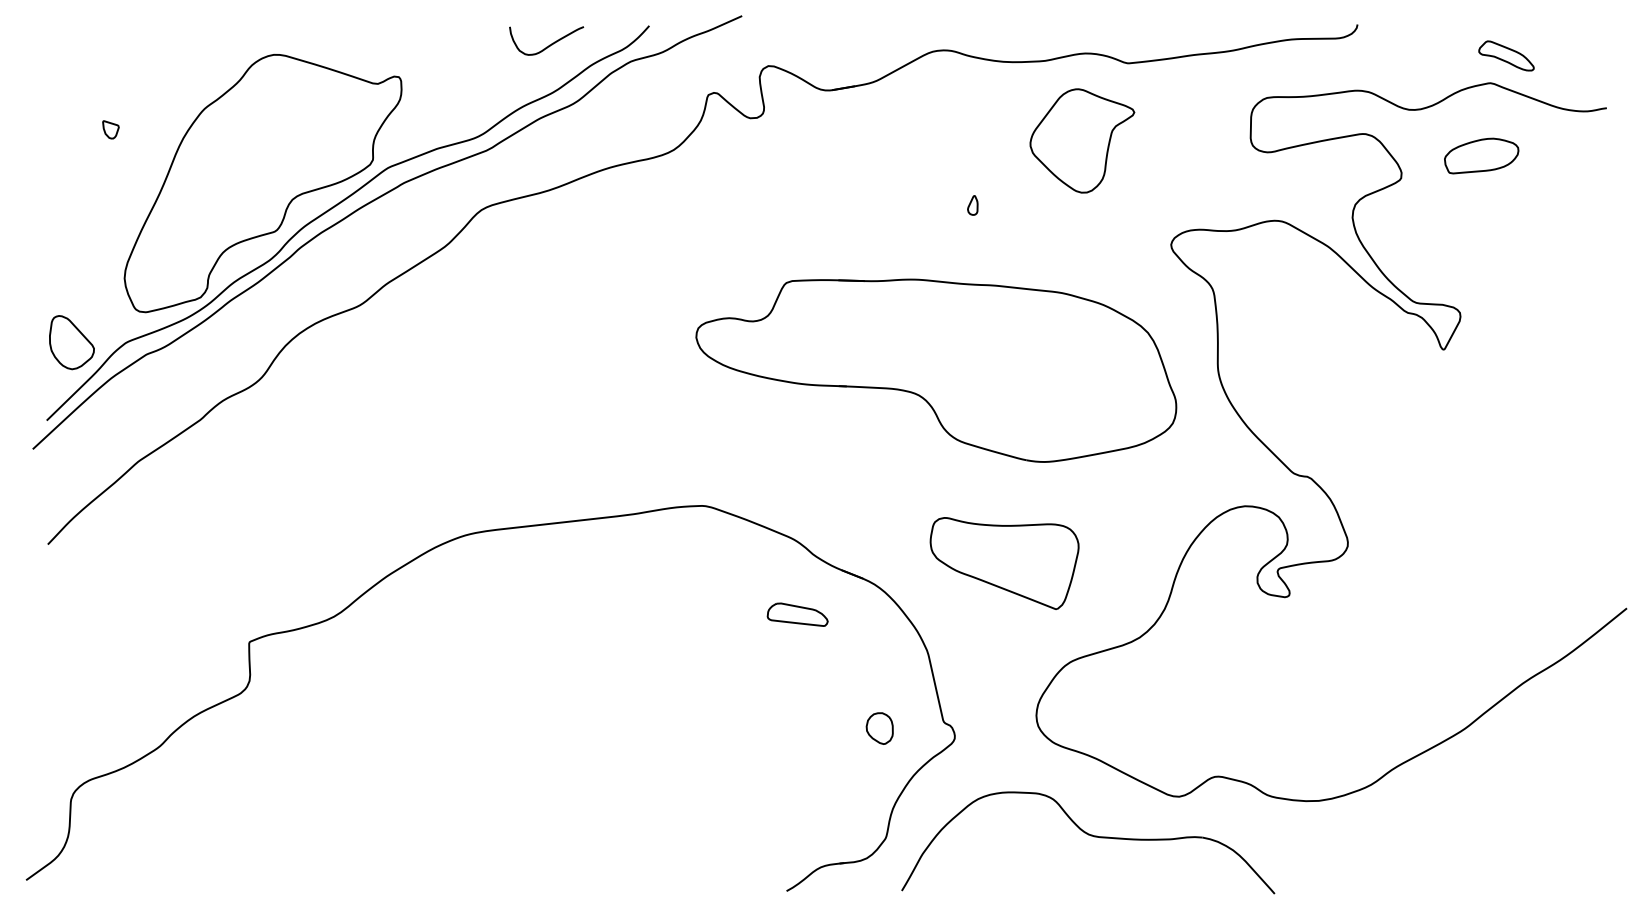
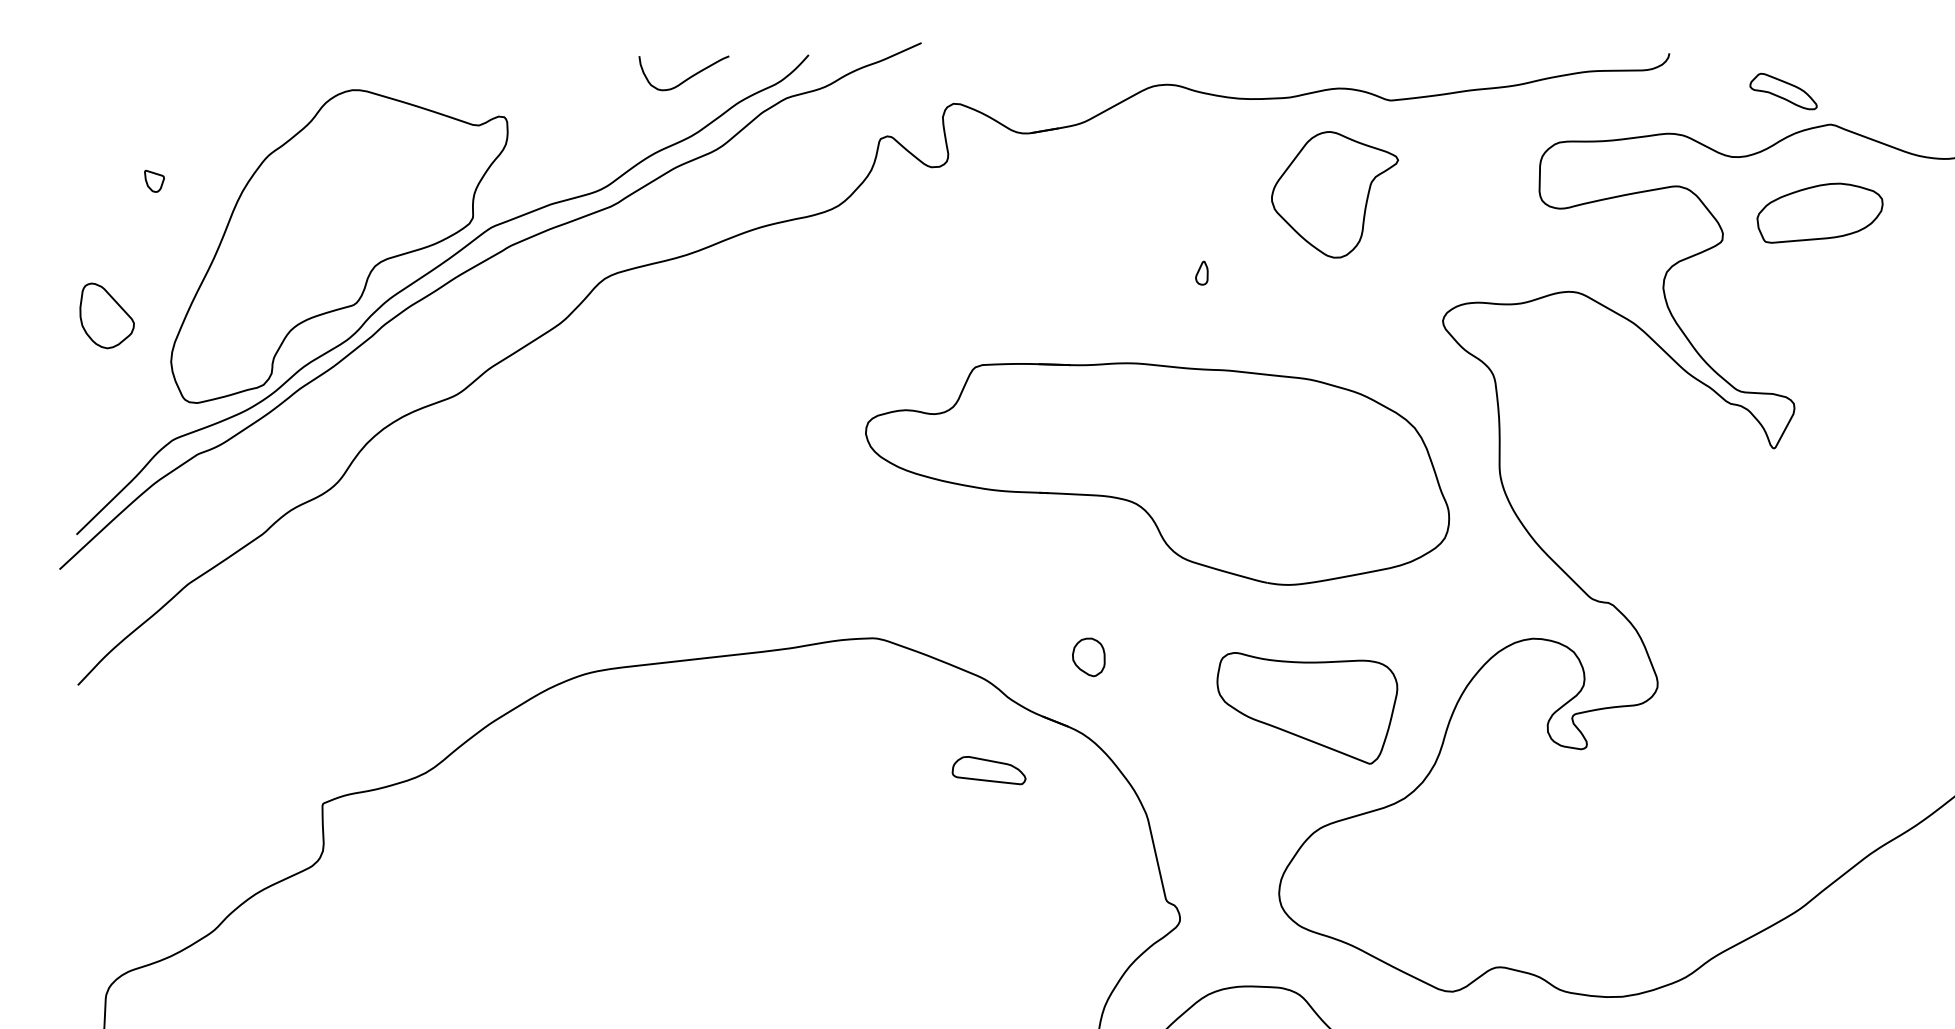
part: (1506, 55) -> (1783, 90), moved
part: (1481, 155) -> (1820, 212), size x1.4
part: (71, 342) -> (106, 315), moved
part: (1004, 563) -> (1307, 708), moved
part: (879, 728) -> (1088, 657), moved

